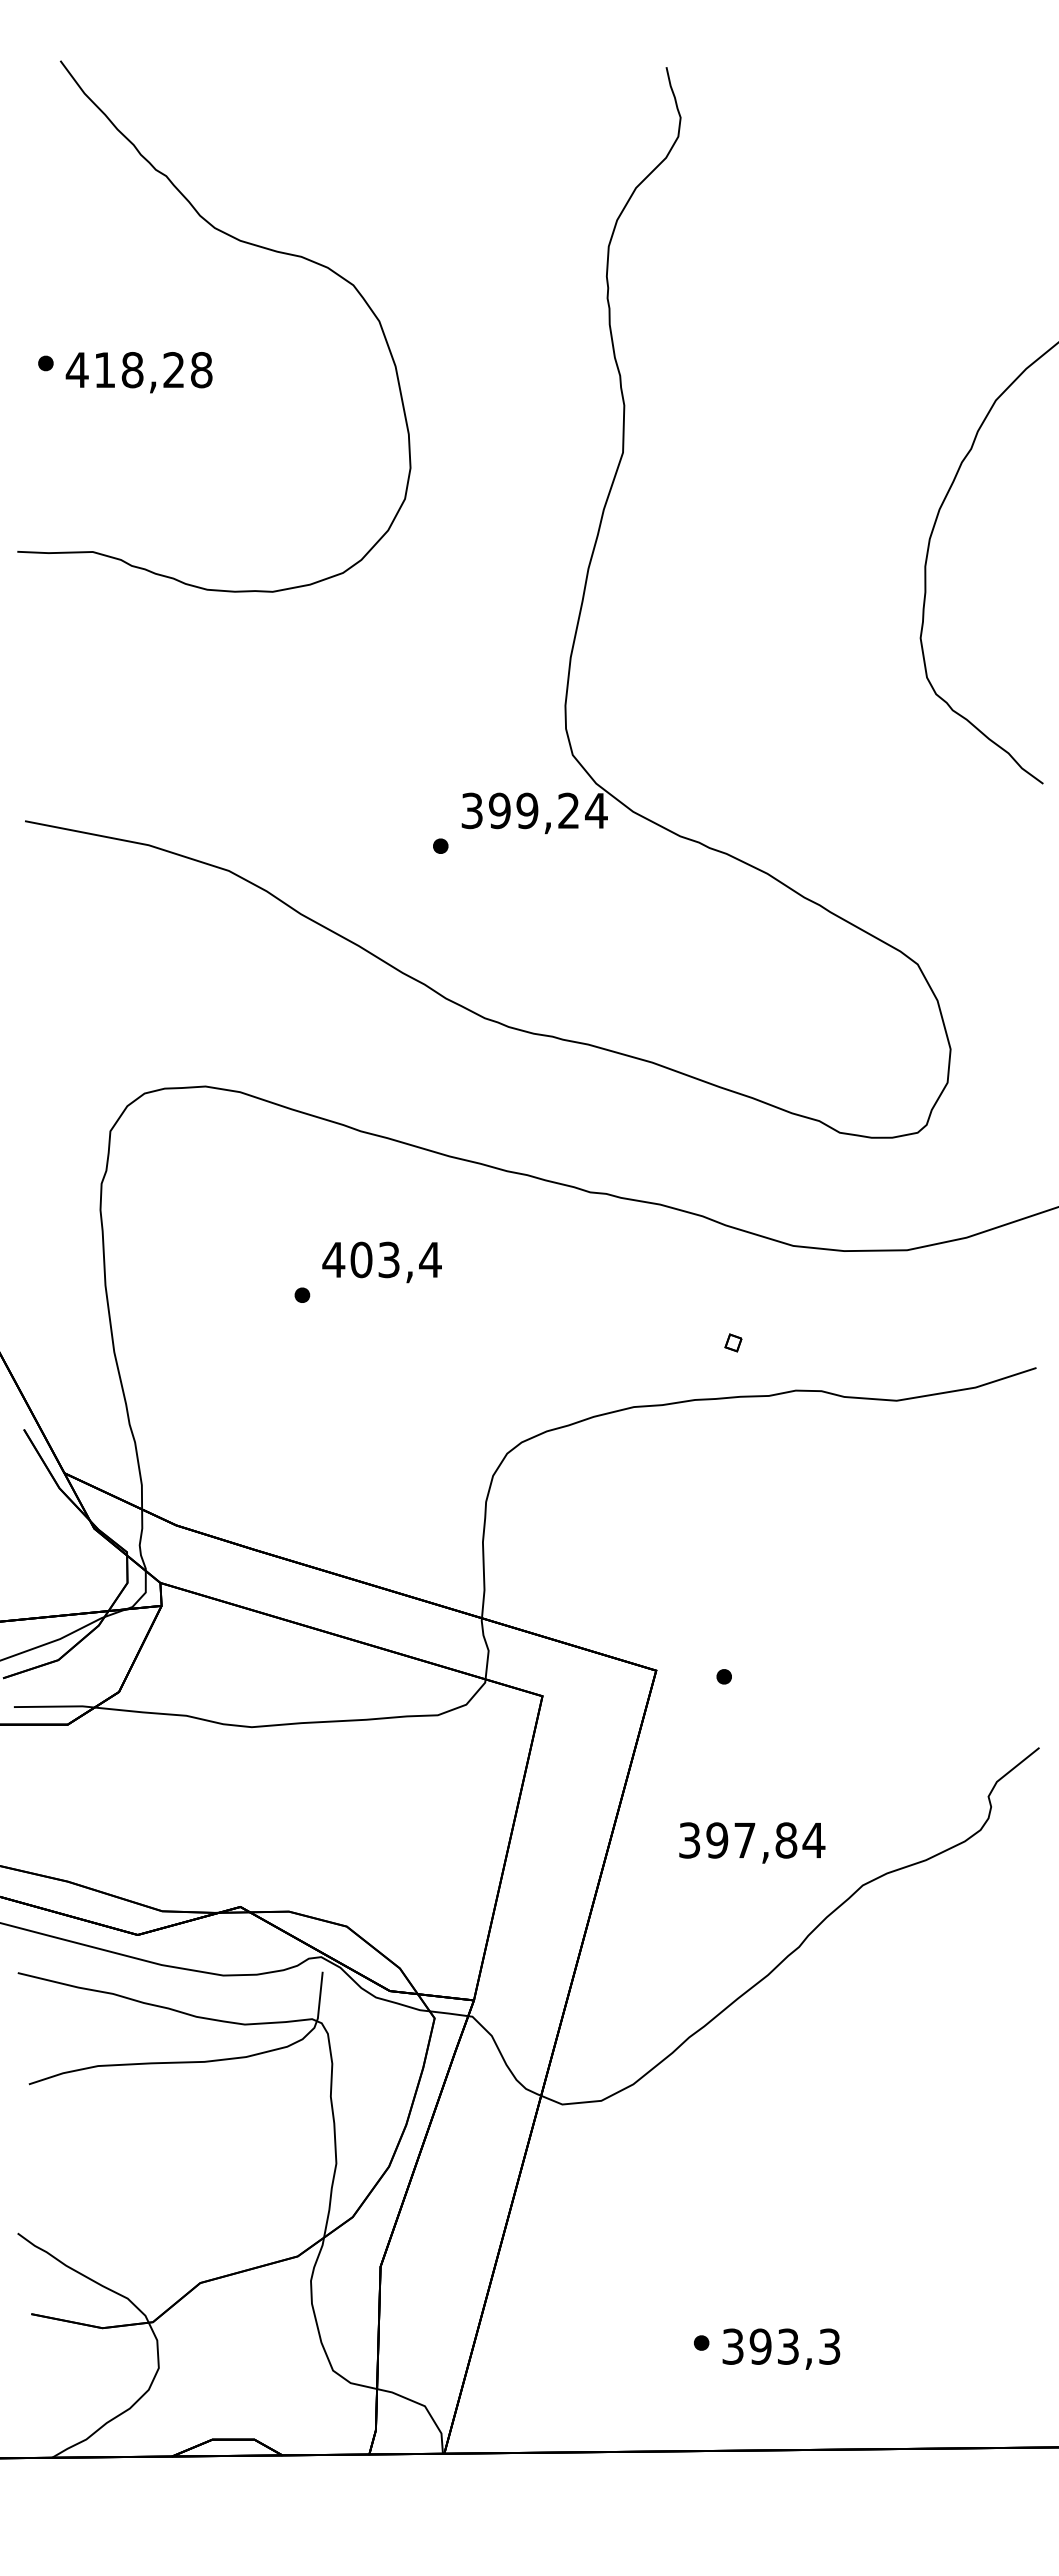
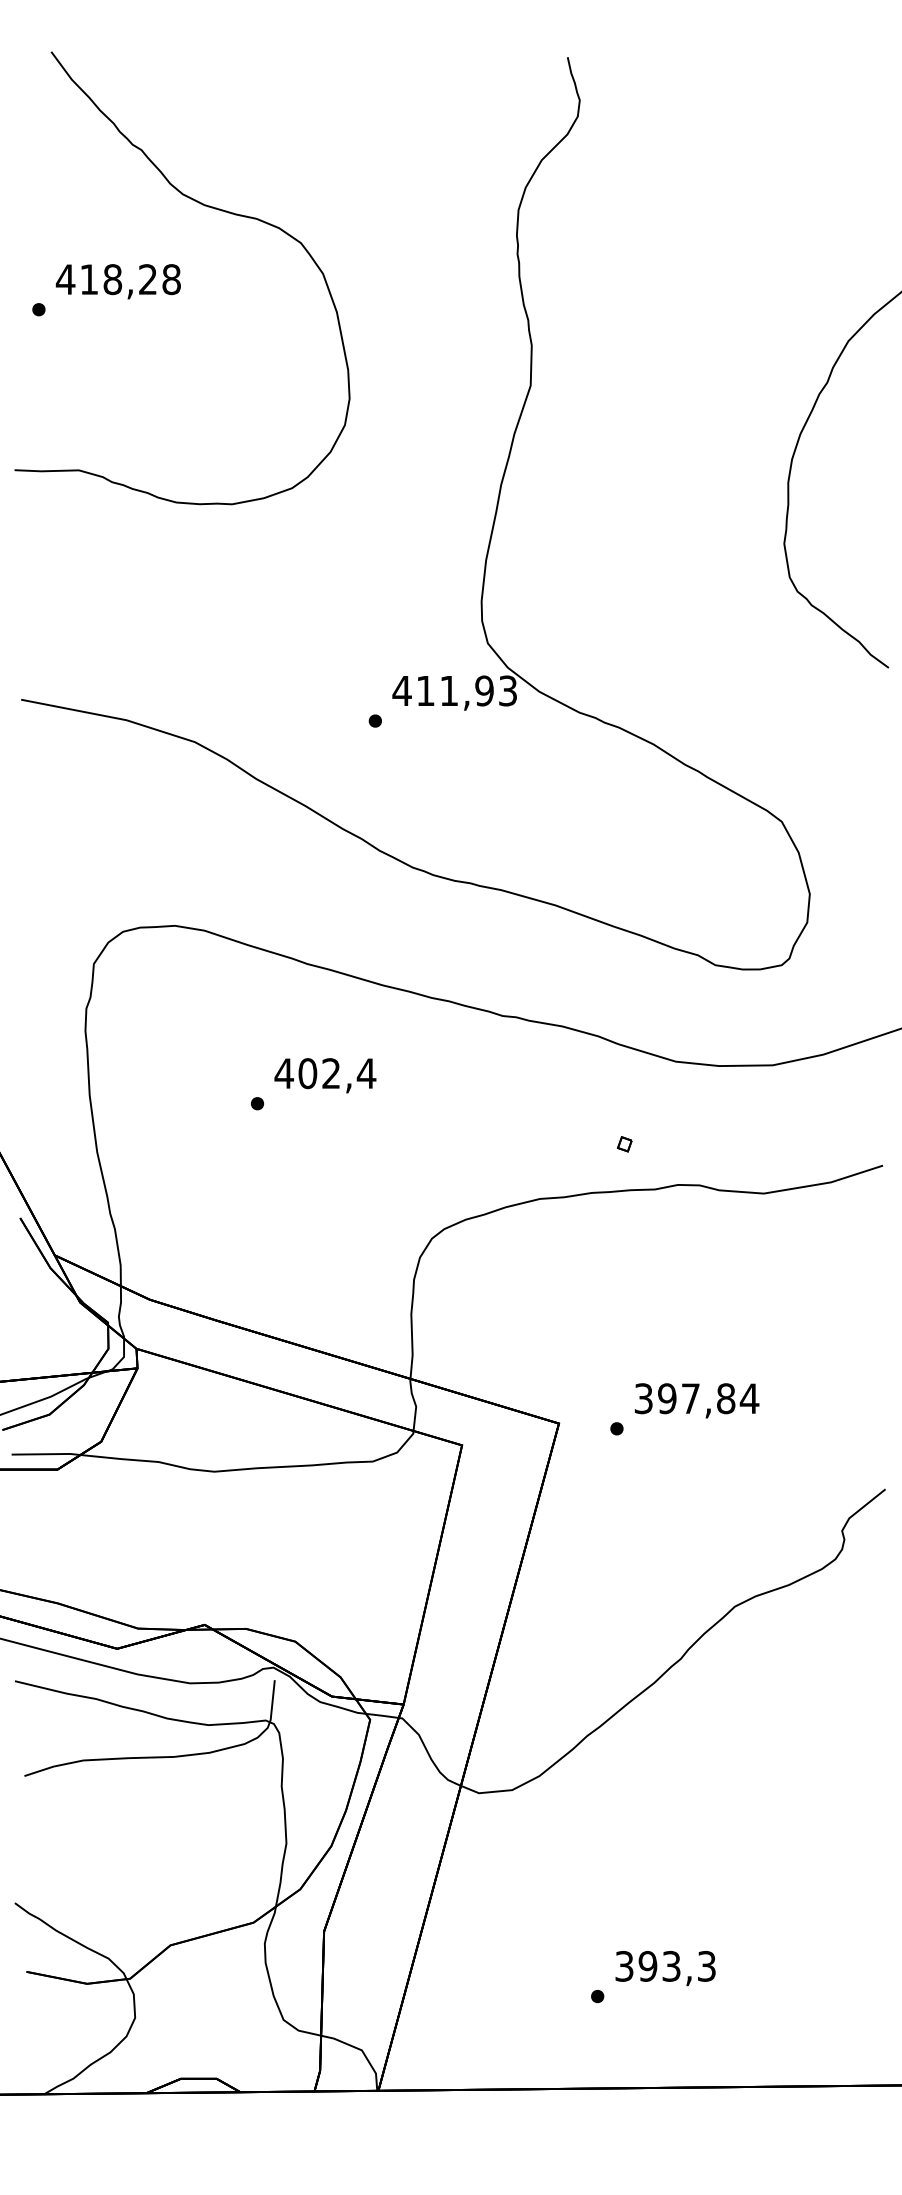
text: (138, 372) -> (117, 281), moved
text: (533, 810) -> (454, 690), 399,24 -> 411,93
text: (388, 1260) -> (330, 1074), 403,4 -> 402,4
text: (752, 1842) -> (697, 1400), moved
text: (781, 2348) -> (665, 1967), moved

